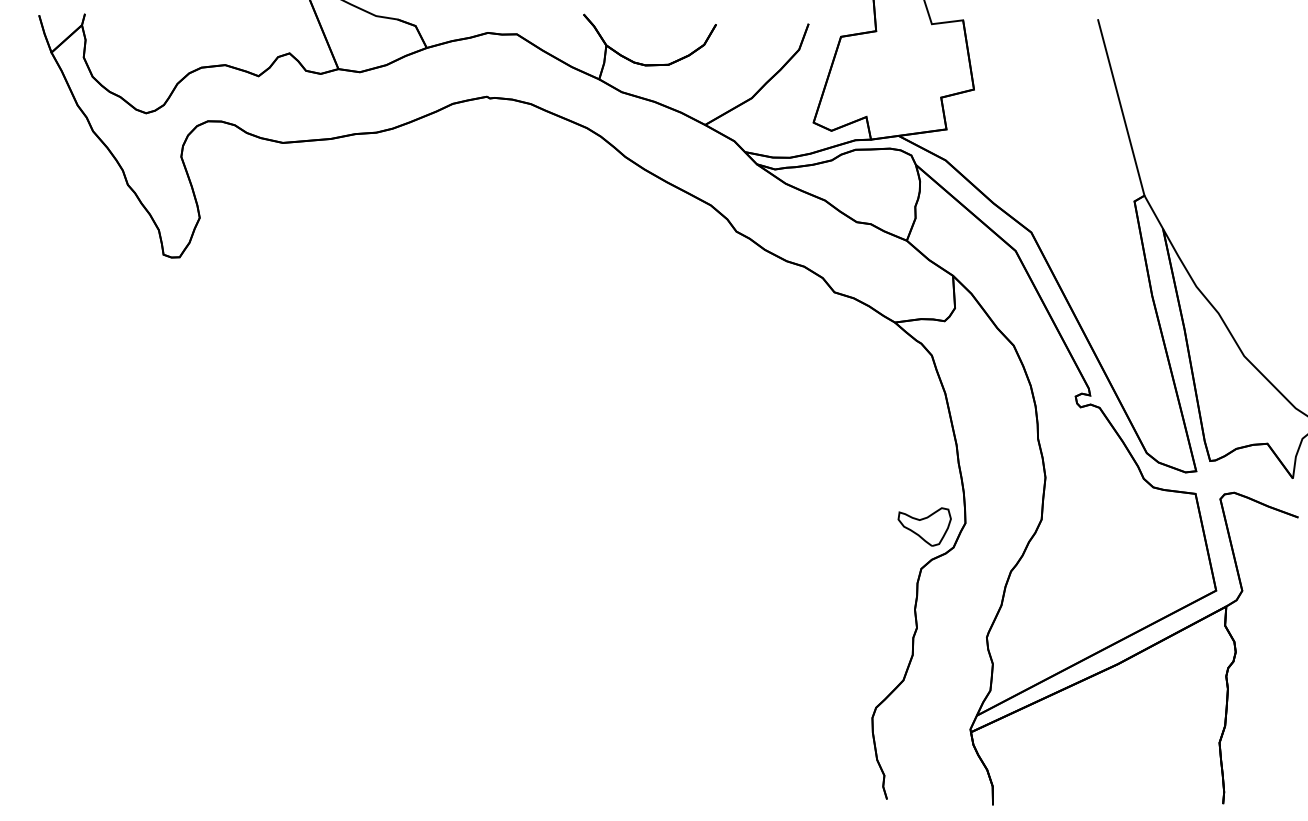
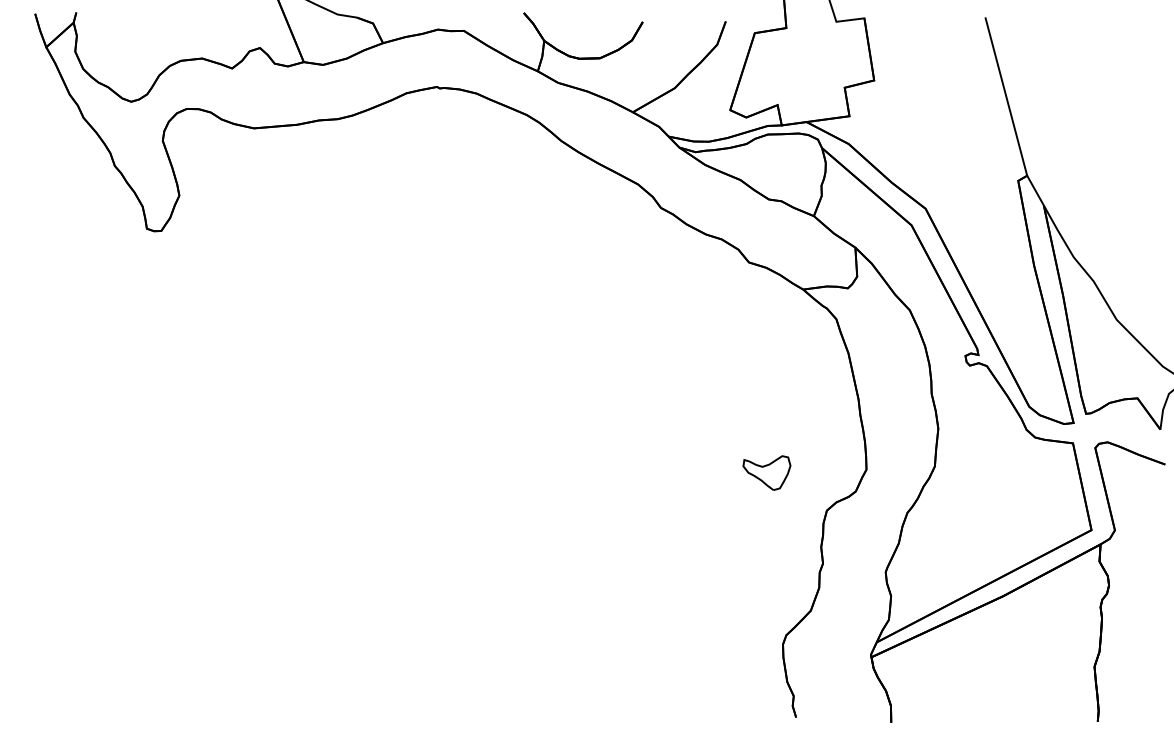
part: (924, 526) -> (766, 472), moved

